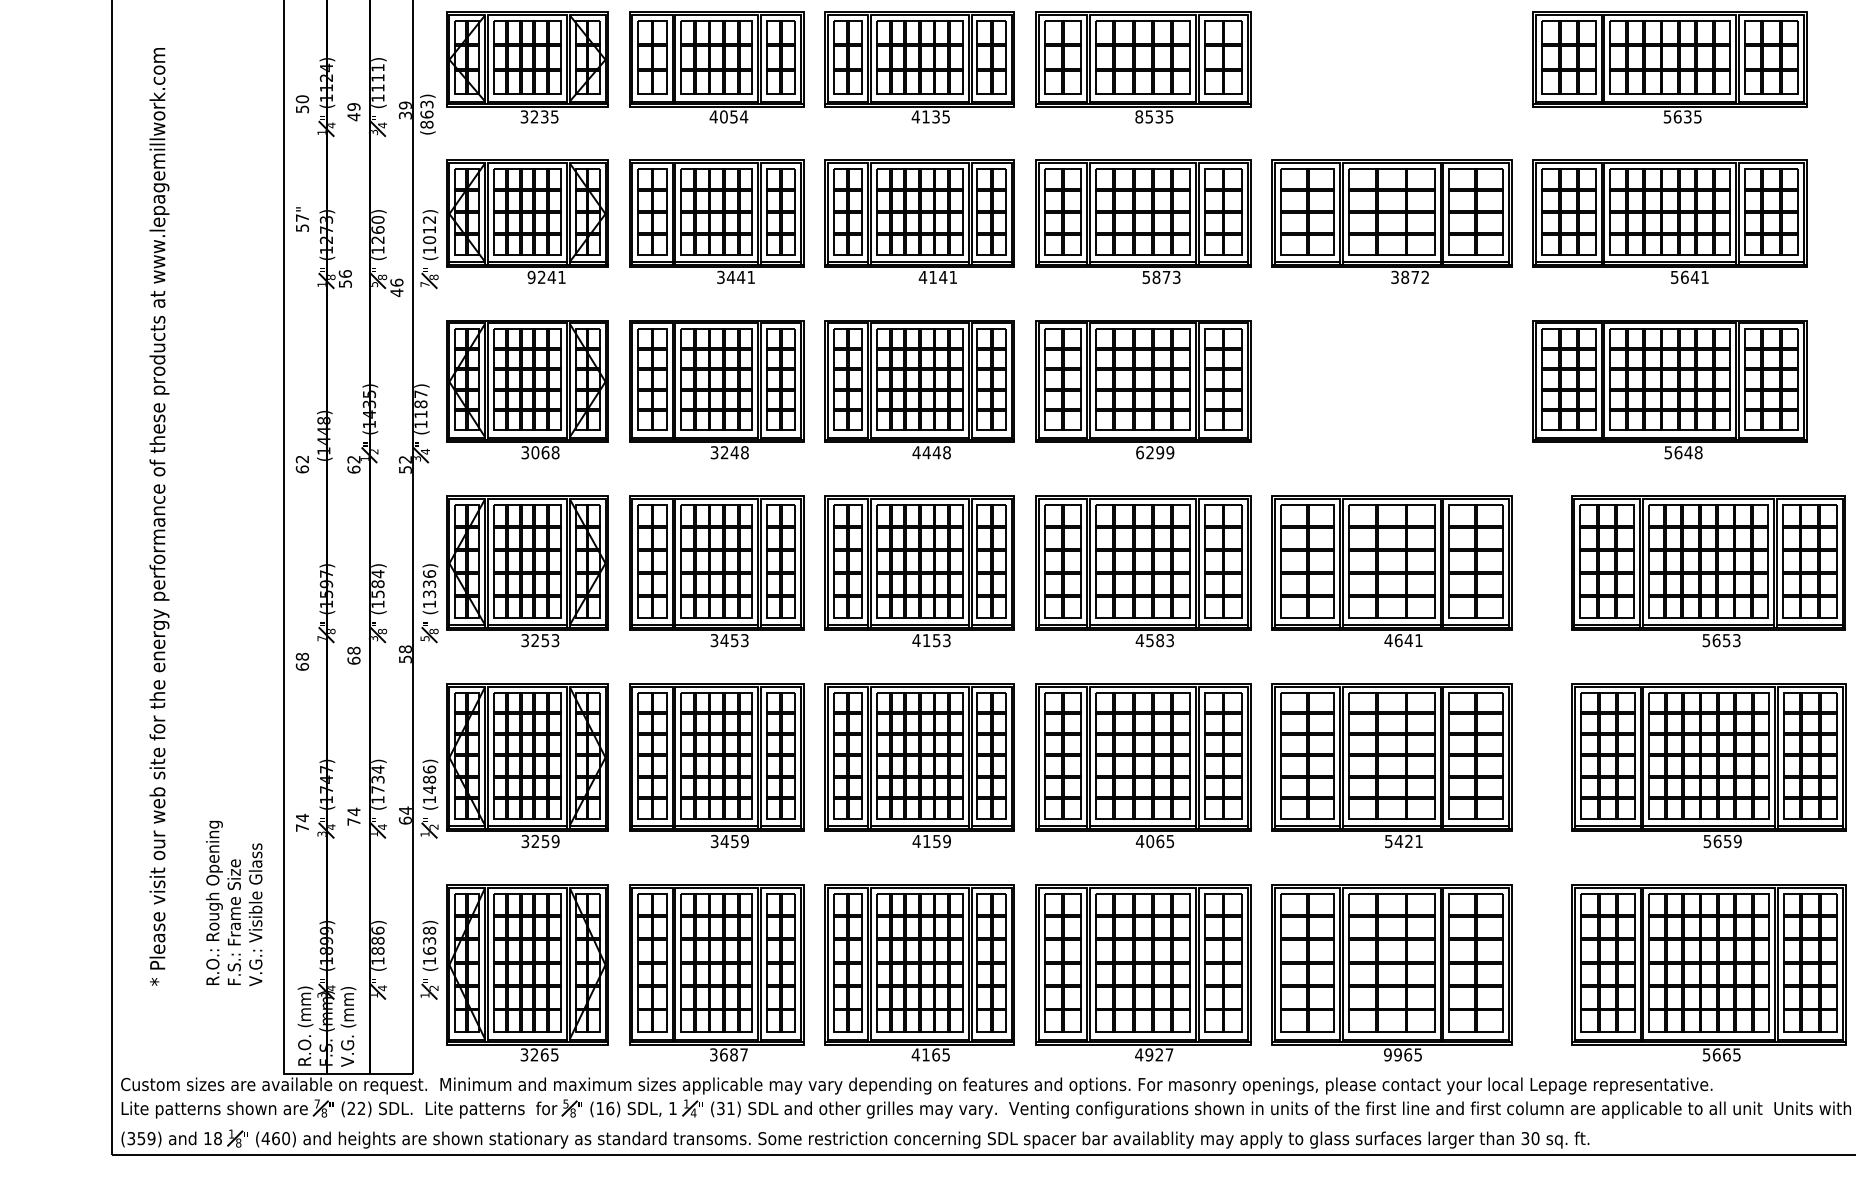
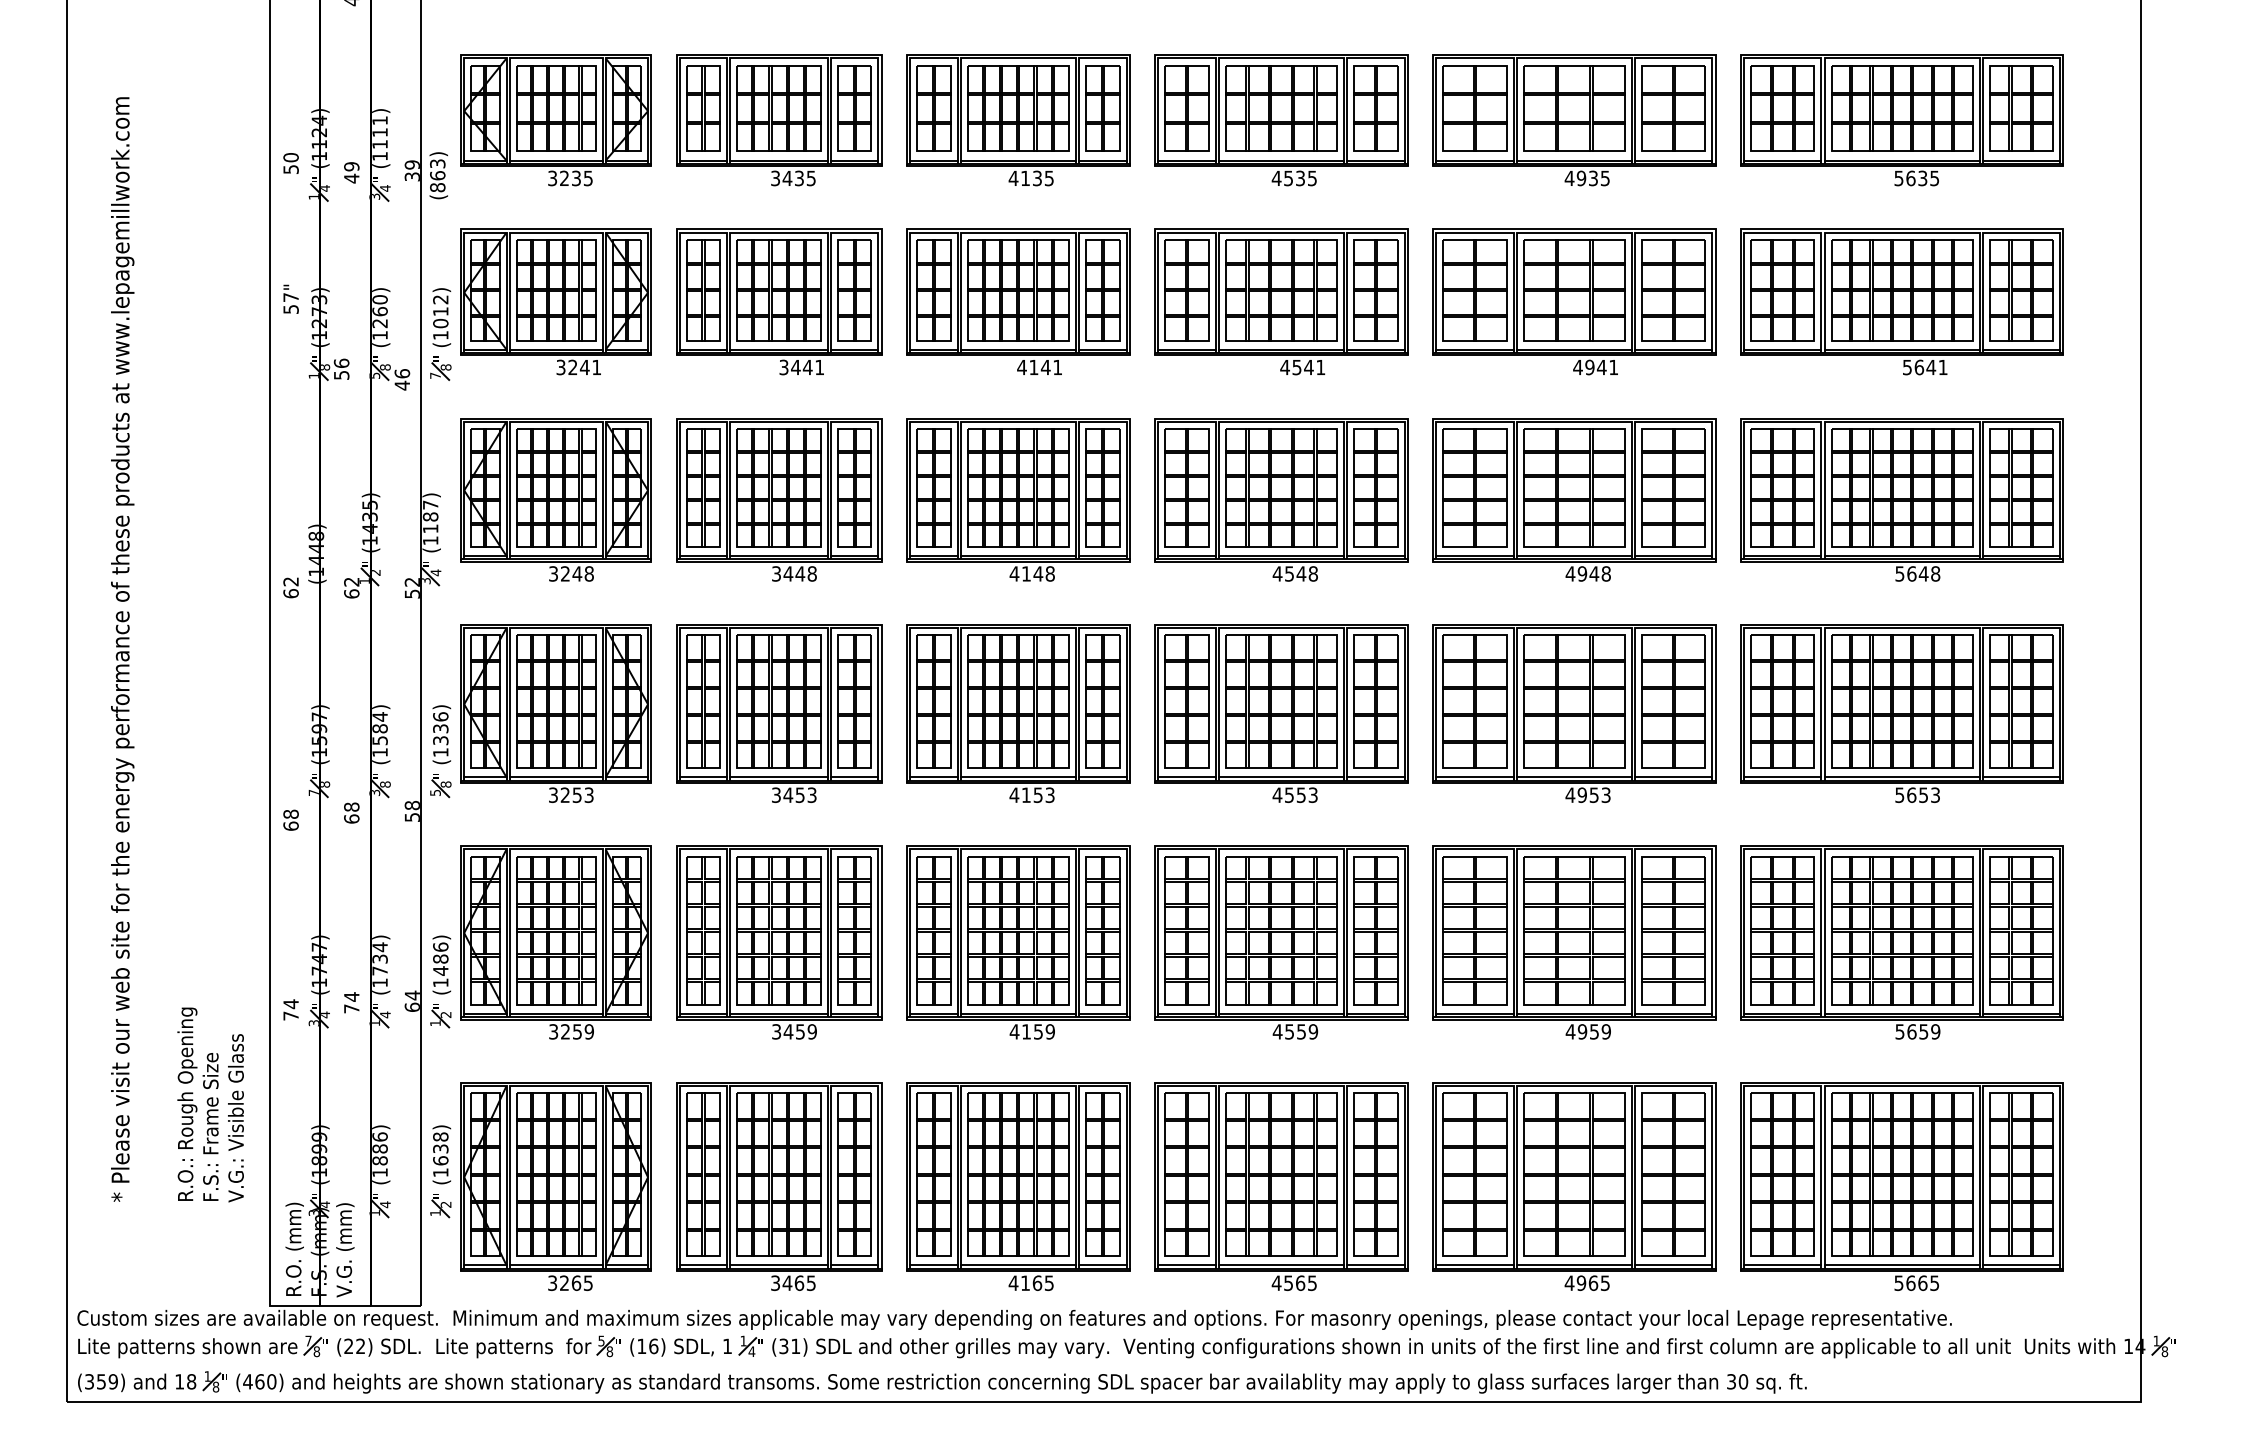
part: (1392, 67) -> (1574, 120), added
text: (728, 116) -> (793, 178), 4054 -> 3435
text: (1139, 116) -> (1276, 178), 8535 -> 4535
text: (531, 277) -> (560, 367), 9241 -> 3241
text: (1161, 277) -> (1302, 367), 5873 -> 4541
text: (1409, 277) -> (1595, 367), 3872 -> 4941
part: (1392, 389) -> (1574, 499), added
text: (540, 452) -> (571, 573), 3068 -> 3248
text: (724, 452) -> (788, 573), 3248 -> 3448
text: (926, 452) -> (1026, 573), 4448 -> 4148
text: (1154, 452) -> (1294, 573), 6299 -> 4548
part: (1707, 571) -> (1901, 713), moved
text: (1159, 639) -> (1300, 794), 4583 -> 4553
text: (1408, 640) -> (1593, 795), 4641 -> 4953
part: (1708, 765) -> (1901, 942), moved
text: (1160, 841) -> (1301, 1031), 4065 -> 4559
text: (1403, 841) -> (1587, 1031), 5421 -> 4959
part: (1708, 972) -> (1901, 1186), moved
text: (733, 1055) -> (798, 1283), 3687 -> 3465
text: (1159, 1055) -> (1300, 1283), 4927 -> 4565
text: (1387, 1055) -> (1569, 1283), 9965 -> 4965

